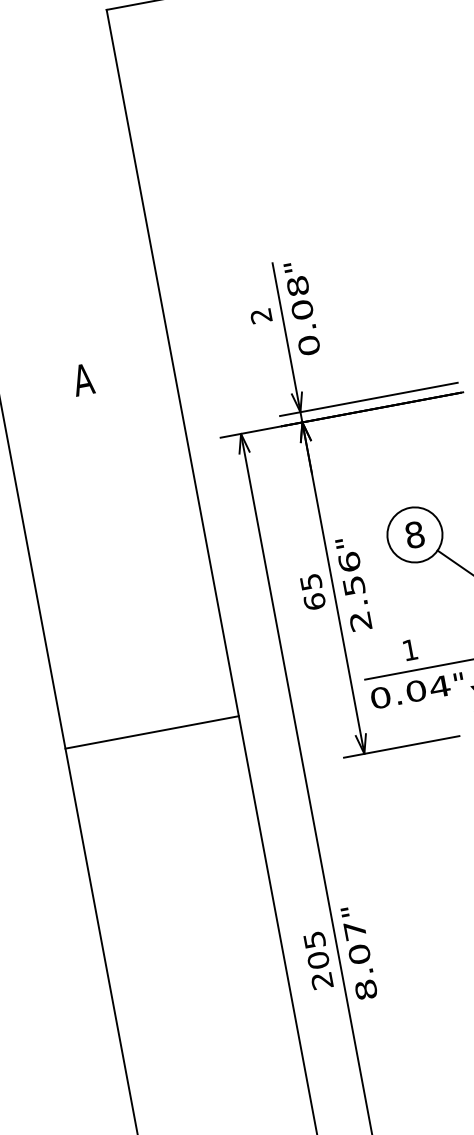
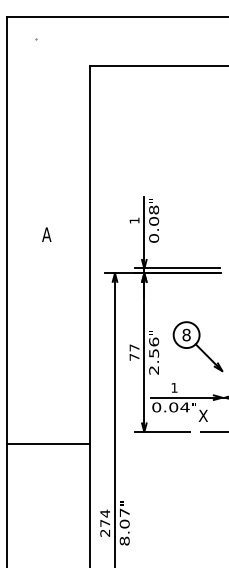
text: (261, 315) -> (134, 220), 2 -> 1
text: (312, 591) -> (134, 352), 65 -> 77
line: (150, 732) -> (47, 443), moved
text: (317, 950) -> (105, 518), 205 -> 274

